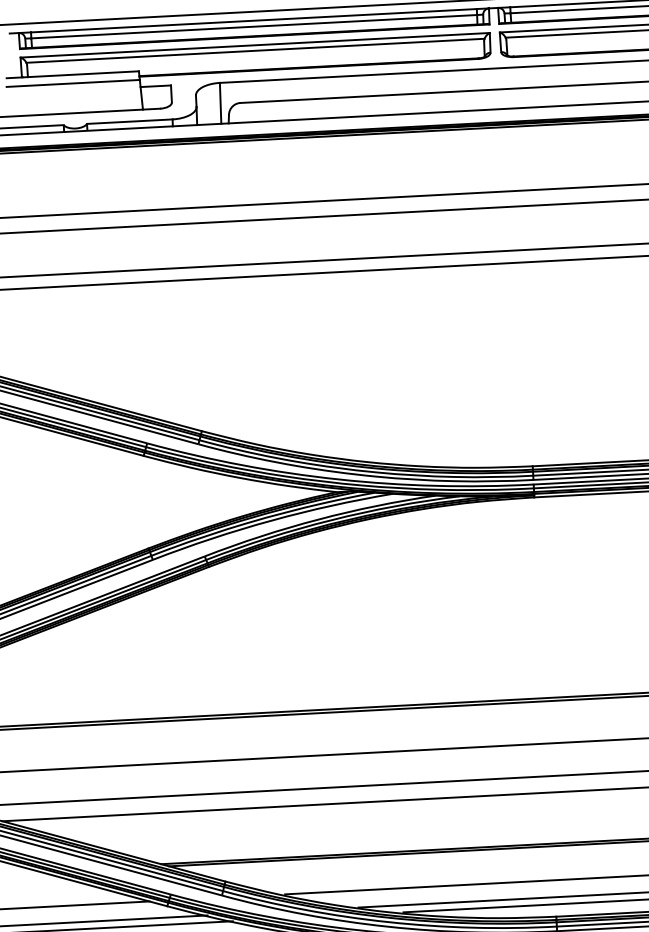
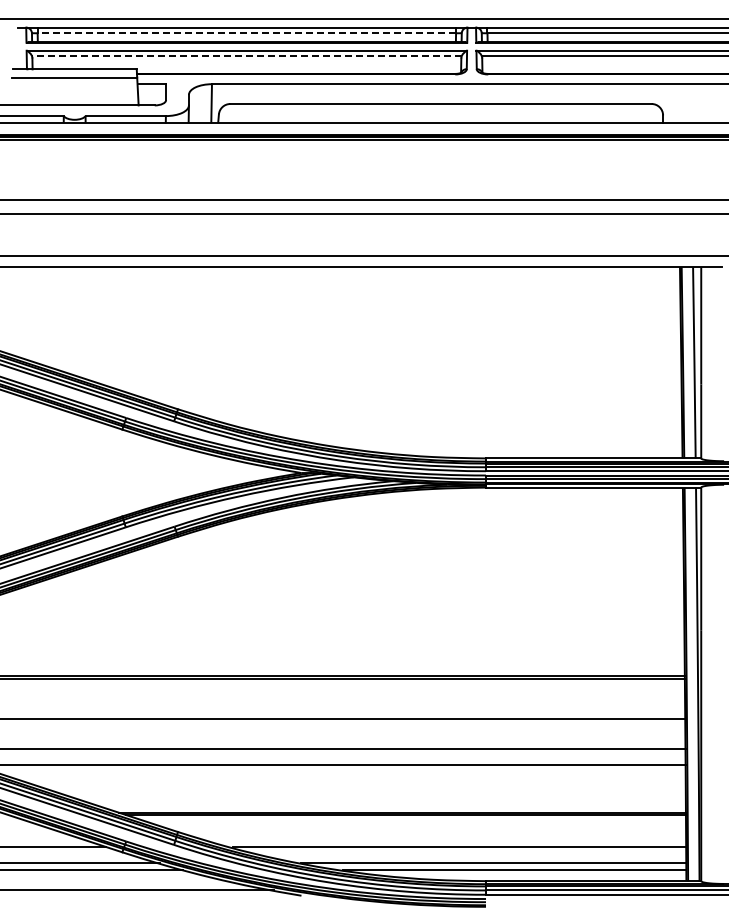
line: (253, 26) -> (246, 33), solid -> dashed
line: (255, 50) -> (246, 55), solid -> dashed

